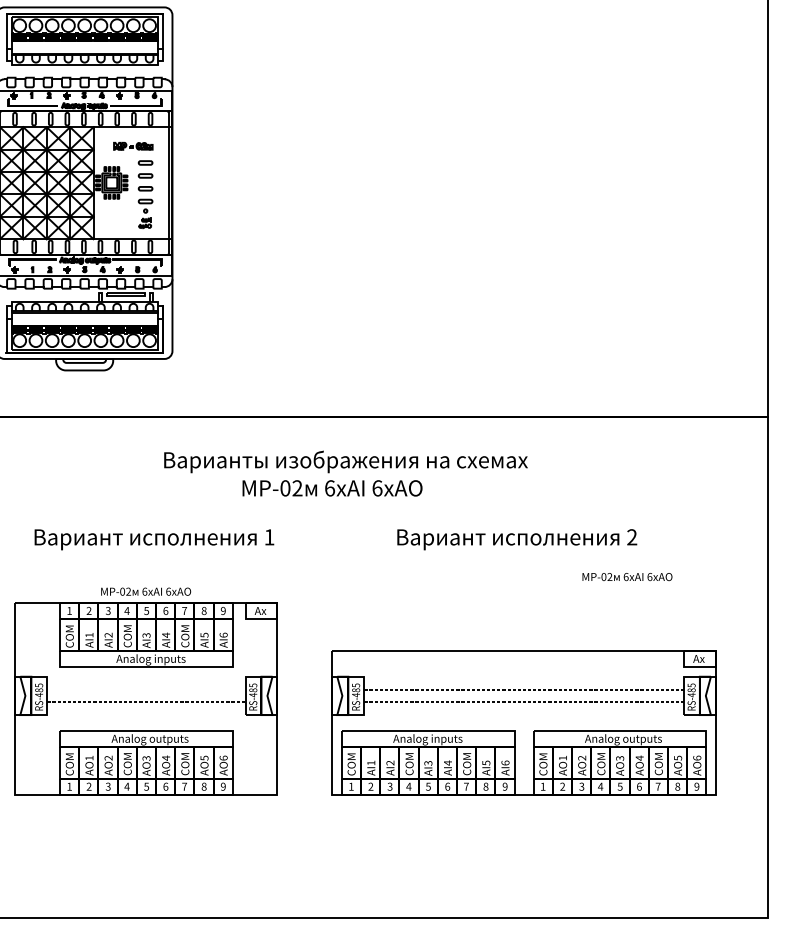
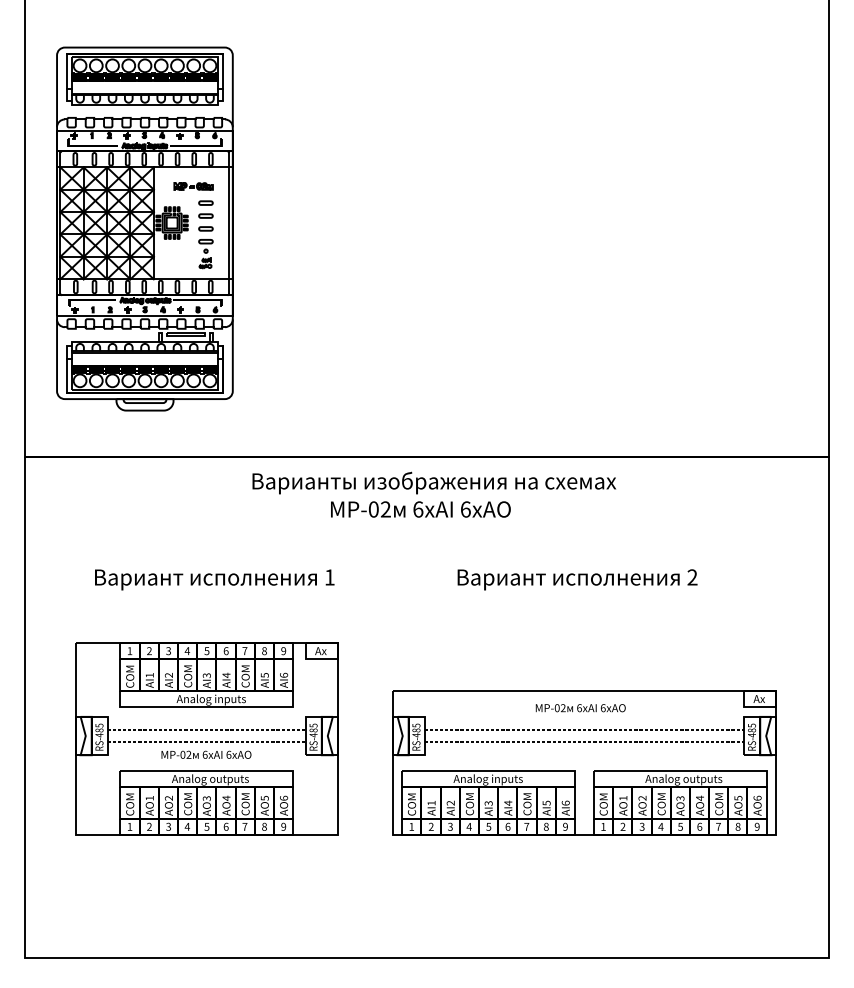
text: (346, 473) -> (434, 494), moved
text: (627, 577) -> (580, 708), moved
text: (146, 591) -> (206, 754), moved
line: (146, 689) -> (206, 729), added

